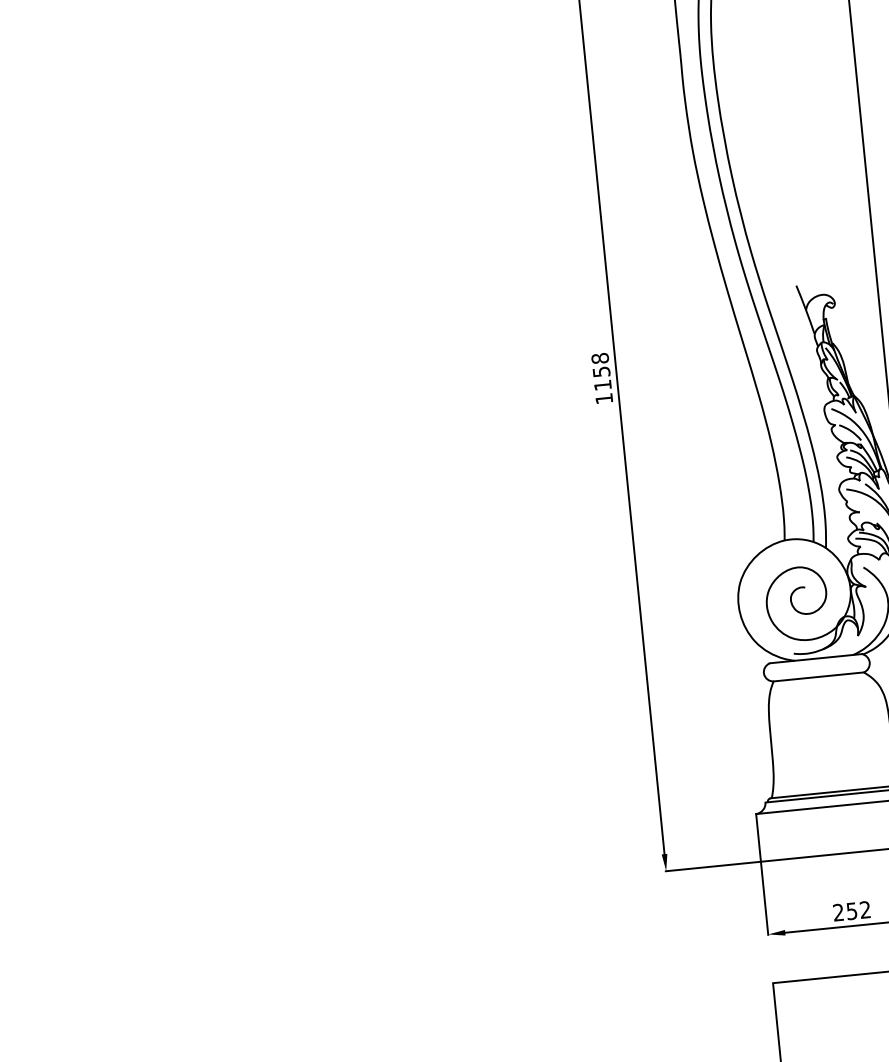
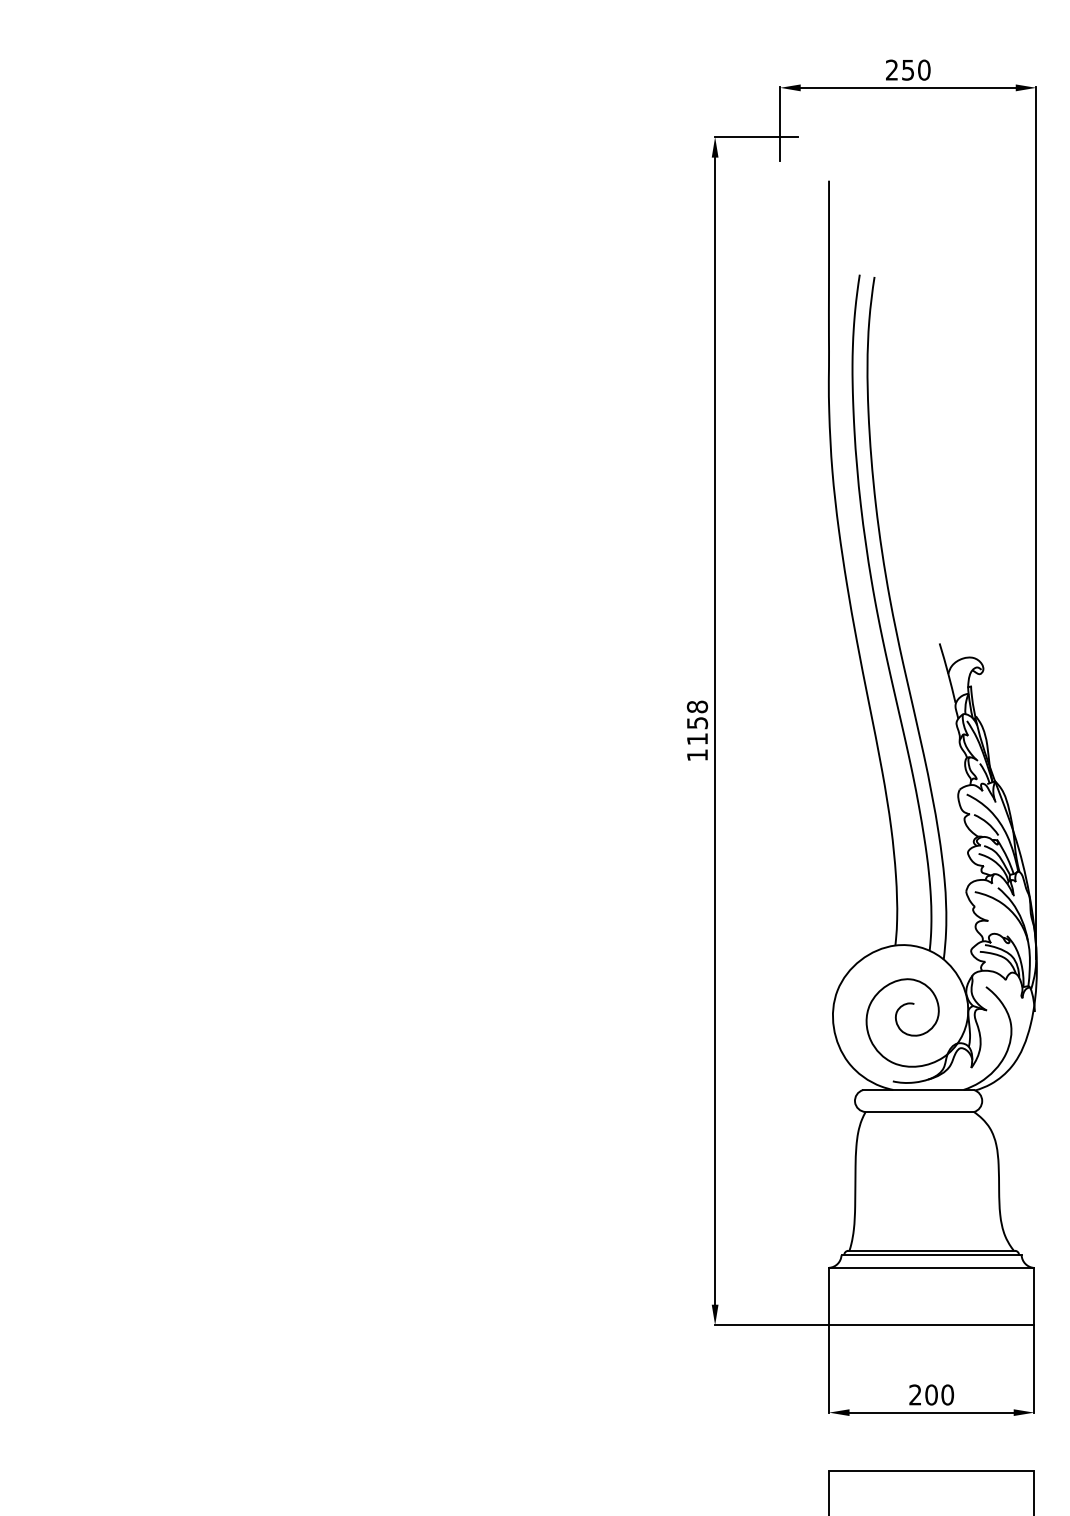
text: (858, 910) -> (939, 1394), 252 -> 200

